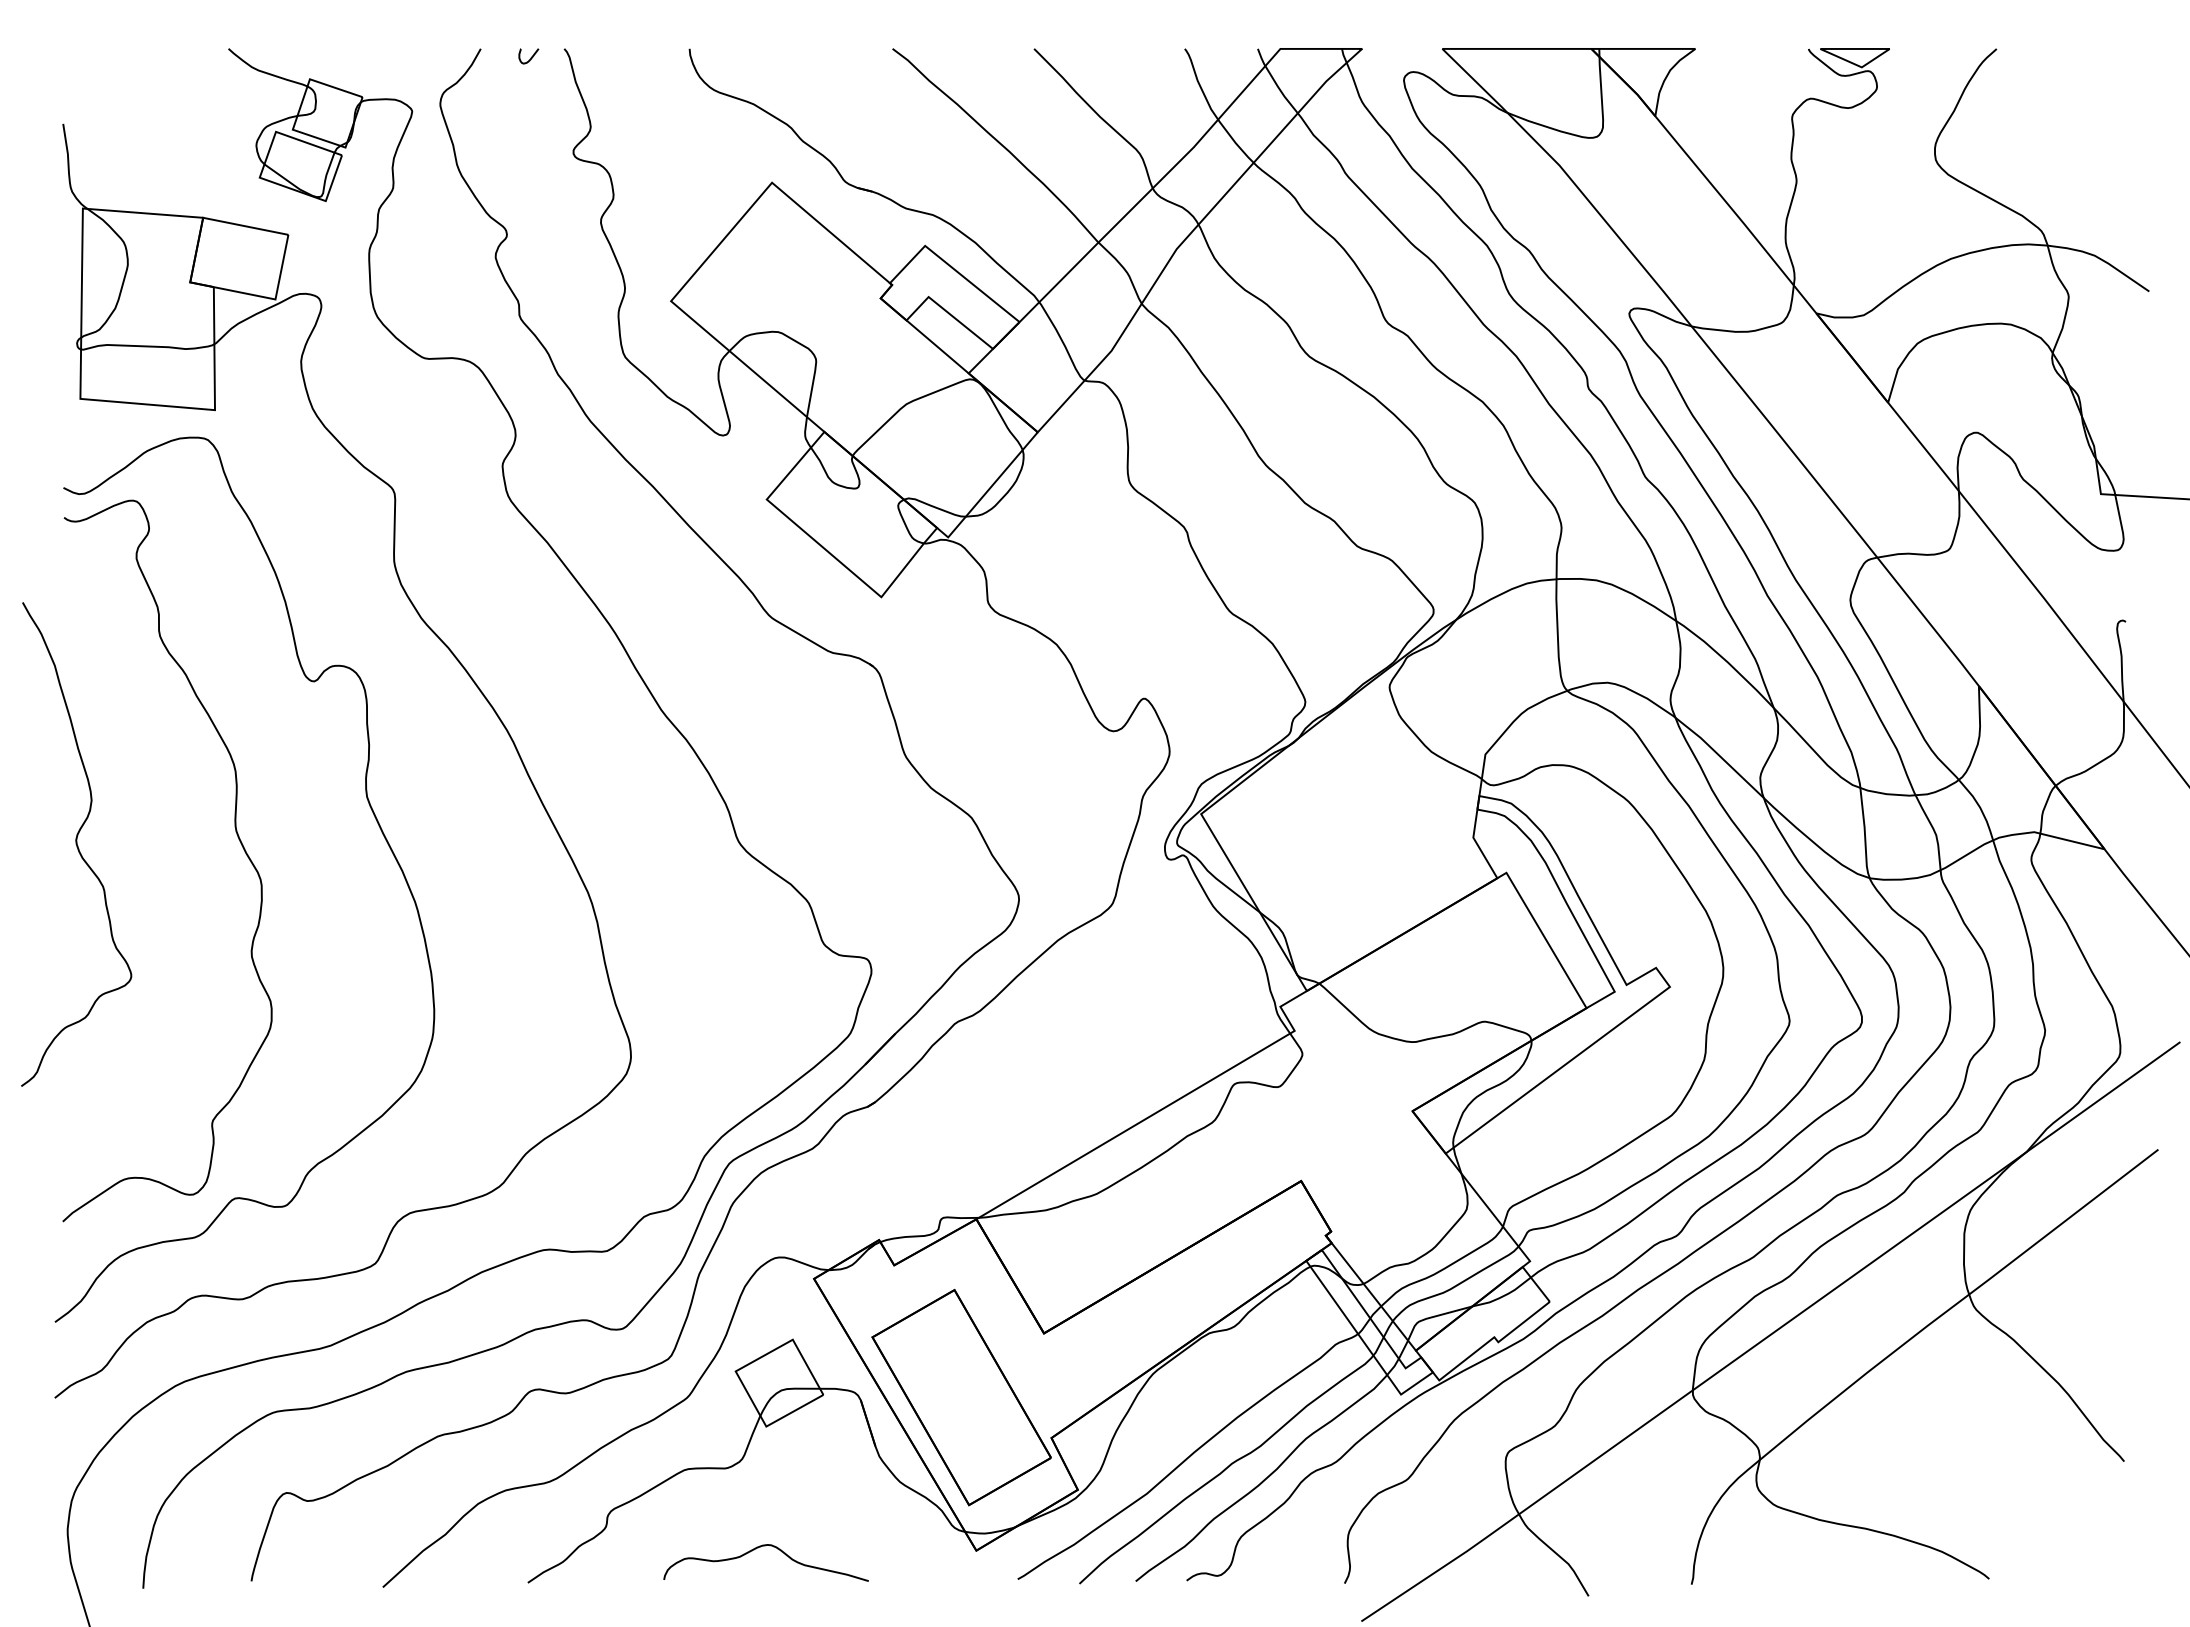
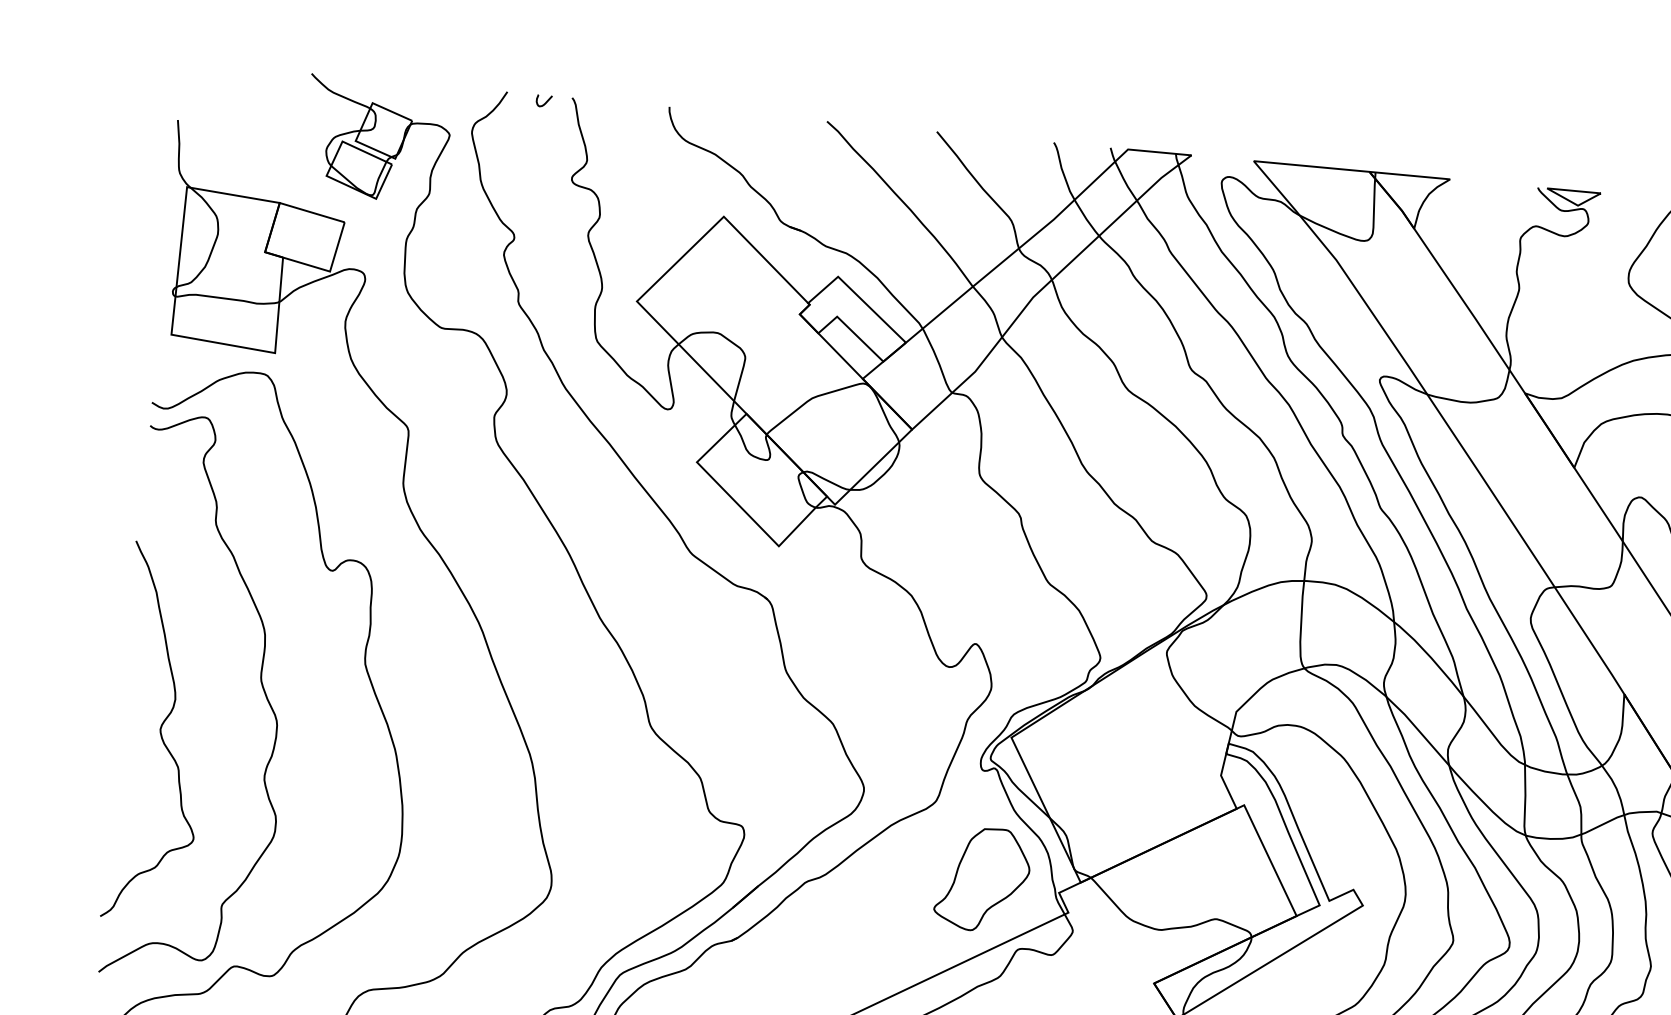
curve: (76, 844) -> (160, 732), moved
part: (1180, 998) -> (982, 879), added

